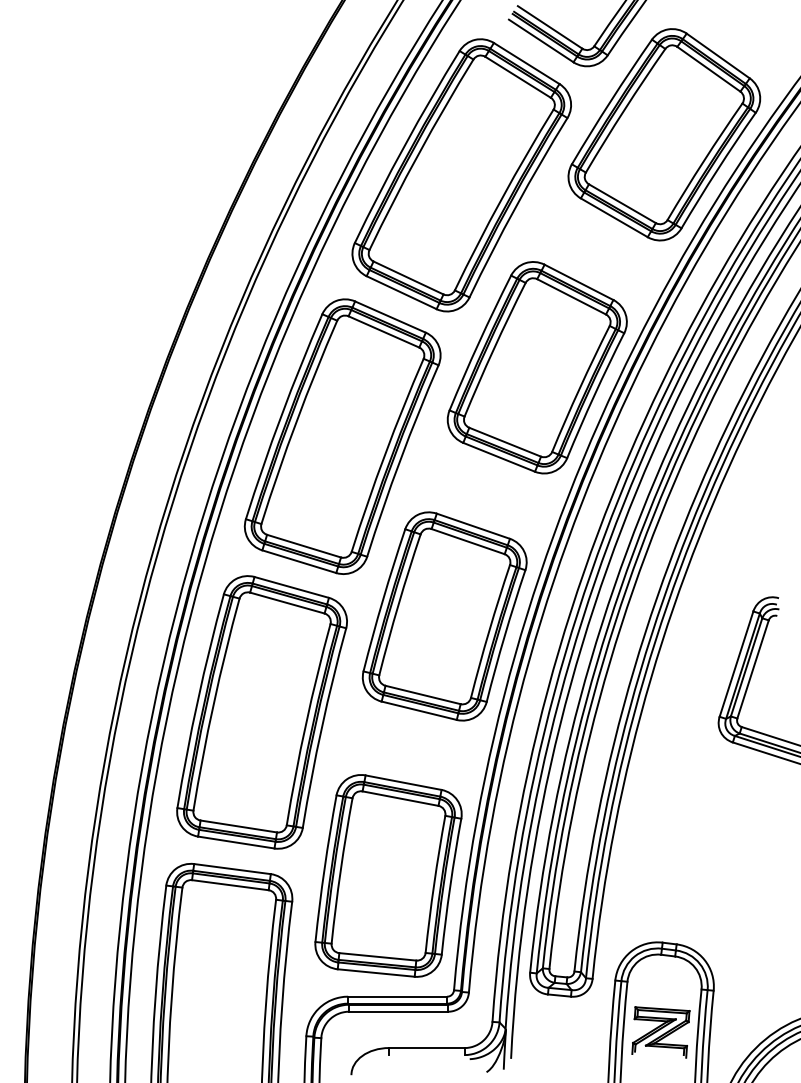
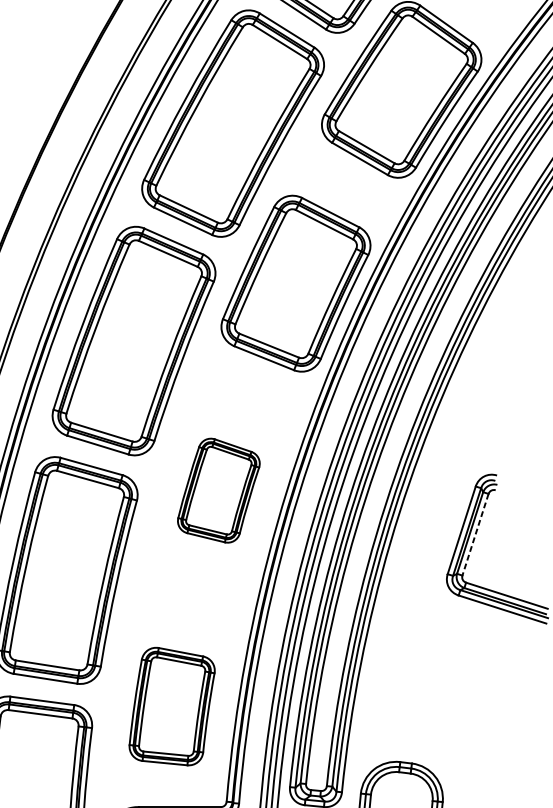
part: (444, 616) -> (218, 490), size x0.6
line: (753, 669) -> (475, 534), solid -> dashed
part: (388, 875) -> (172, 706), size x0.7

